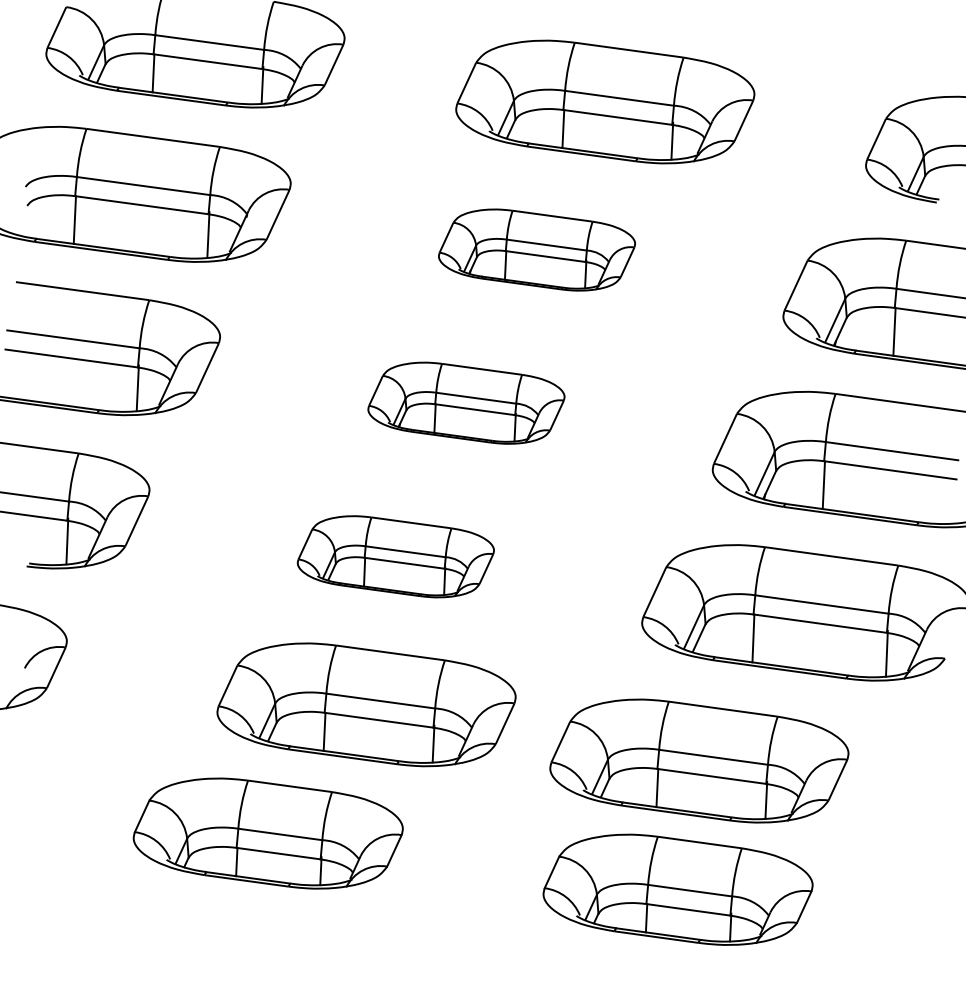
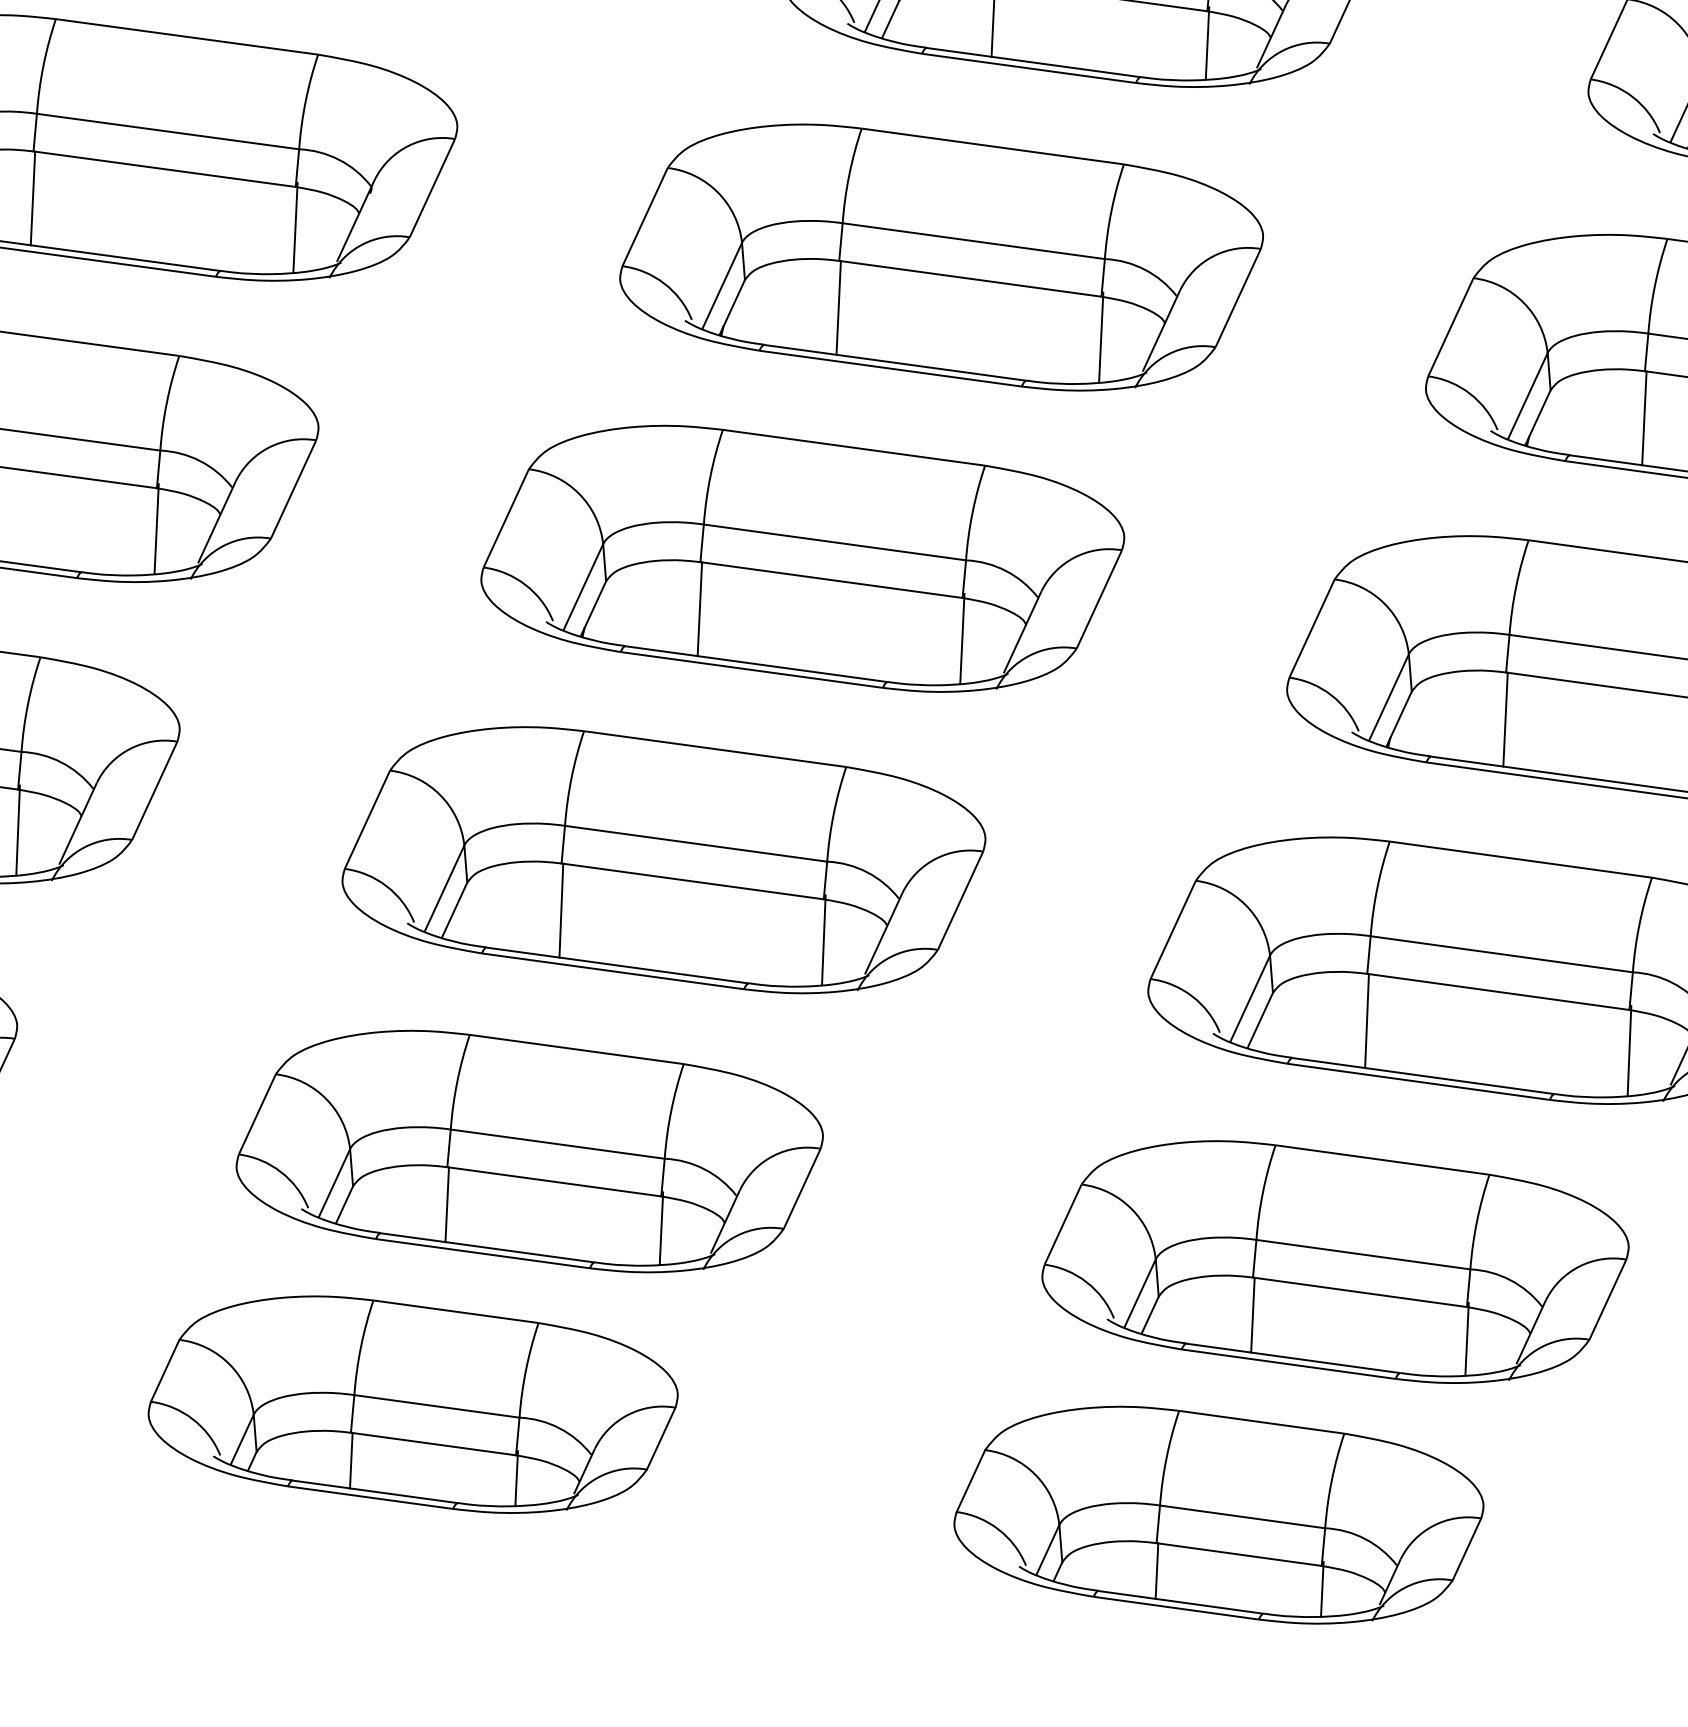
part: (536, 249) -> (940, 256), size x1.67
part: (466, 402) -> (802, 557), size x1.67
part: (395, 556) -> (663, 859), size x1.67
part: (366, 704) -> (529, 1150), moved
part: (699, 760) -> (1335, 1260), moved

